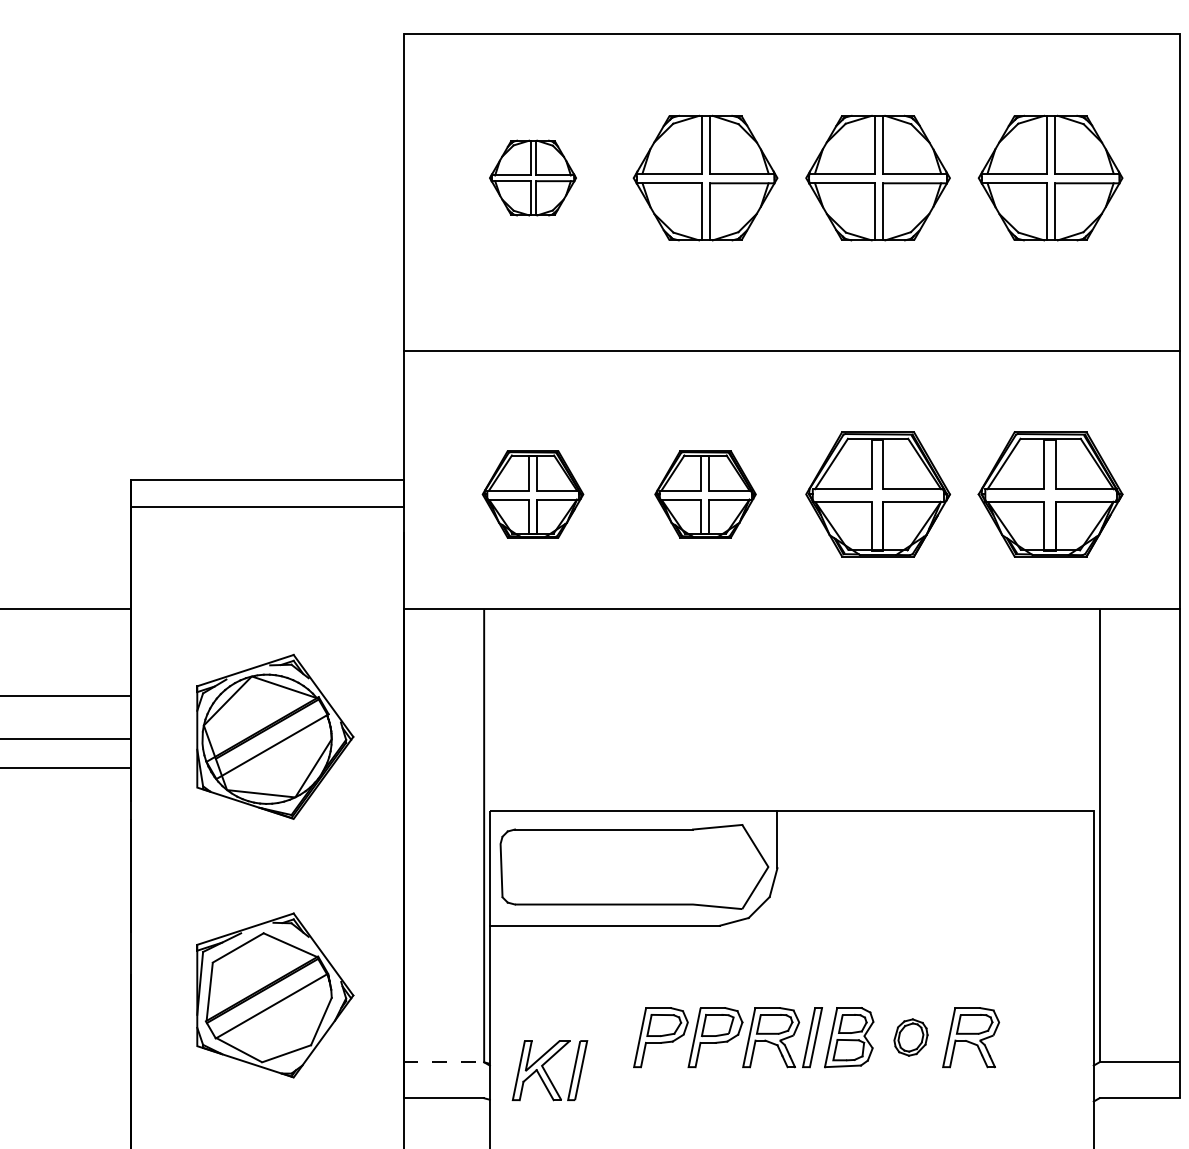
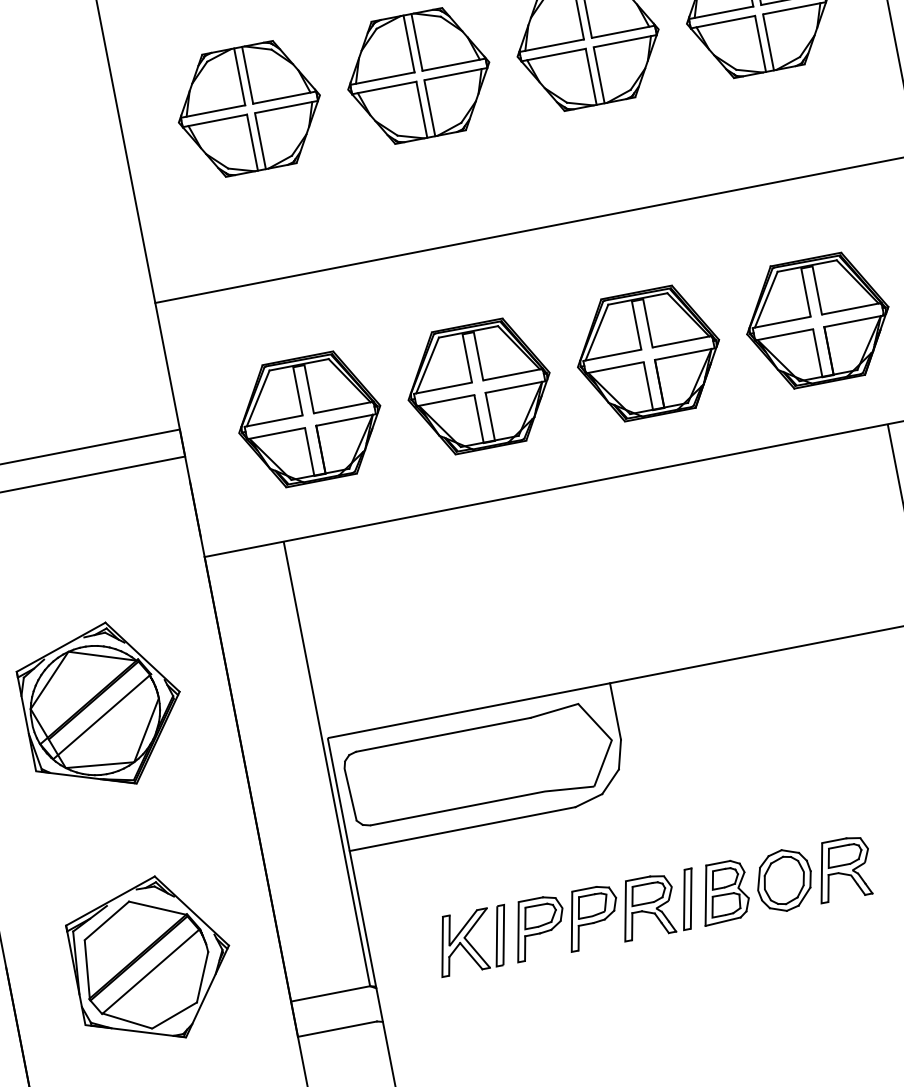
part: (532, 177) -> (248, 108), size x1.67
part: (532, 494) -> (309, 419), size x1.43
part: (705, 494) -> (479, 386), size x1.43
part: (910, 1037) -> (783, 880), size x1.67
line: (444, 1062) -> (331, 993), dashed -> solid
part: (549, 1070) -> (472, 940), moved

